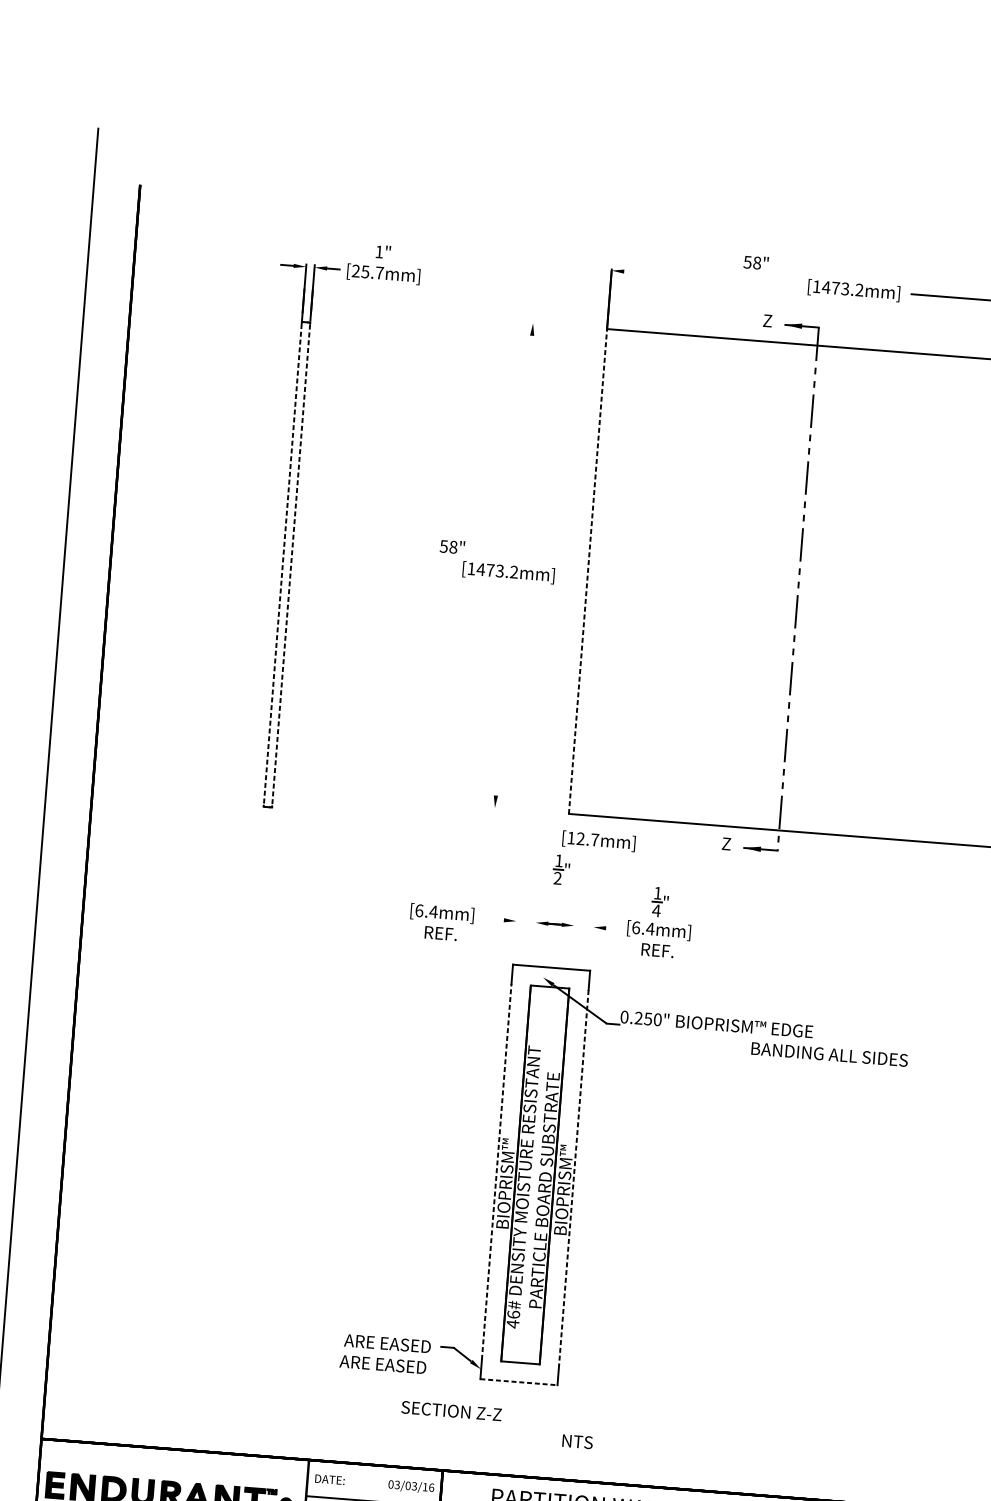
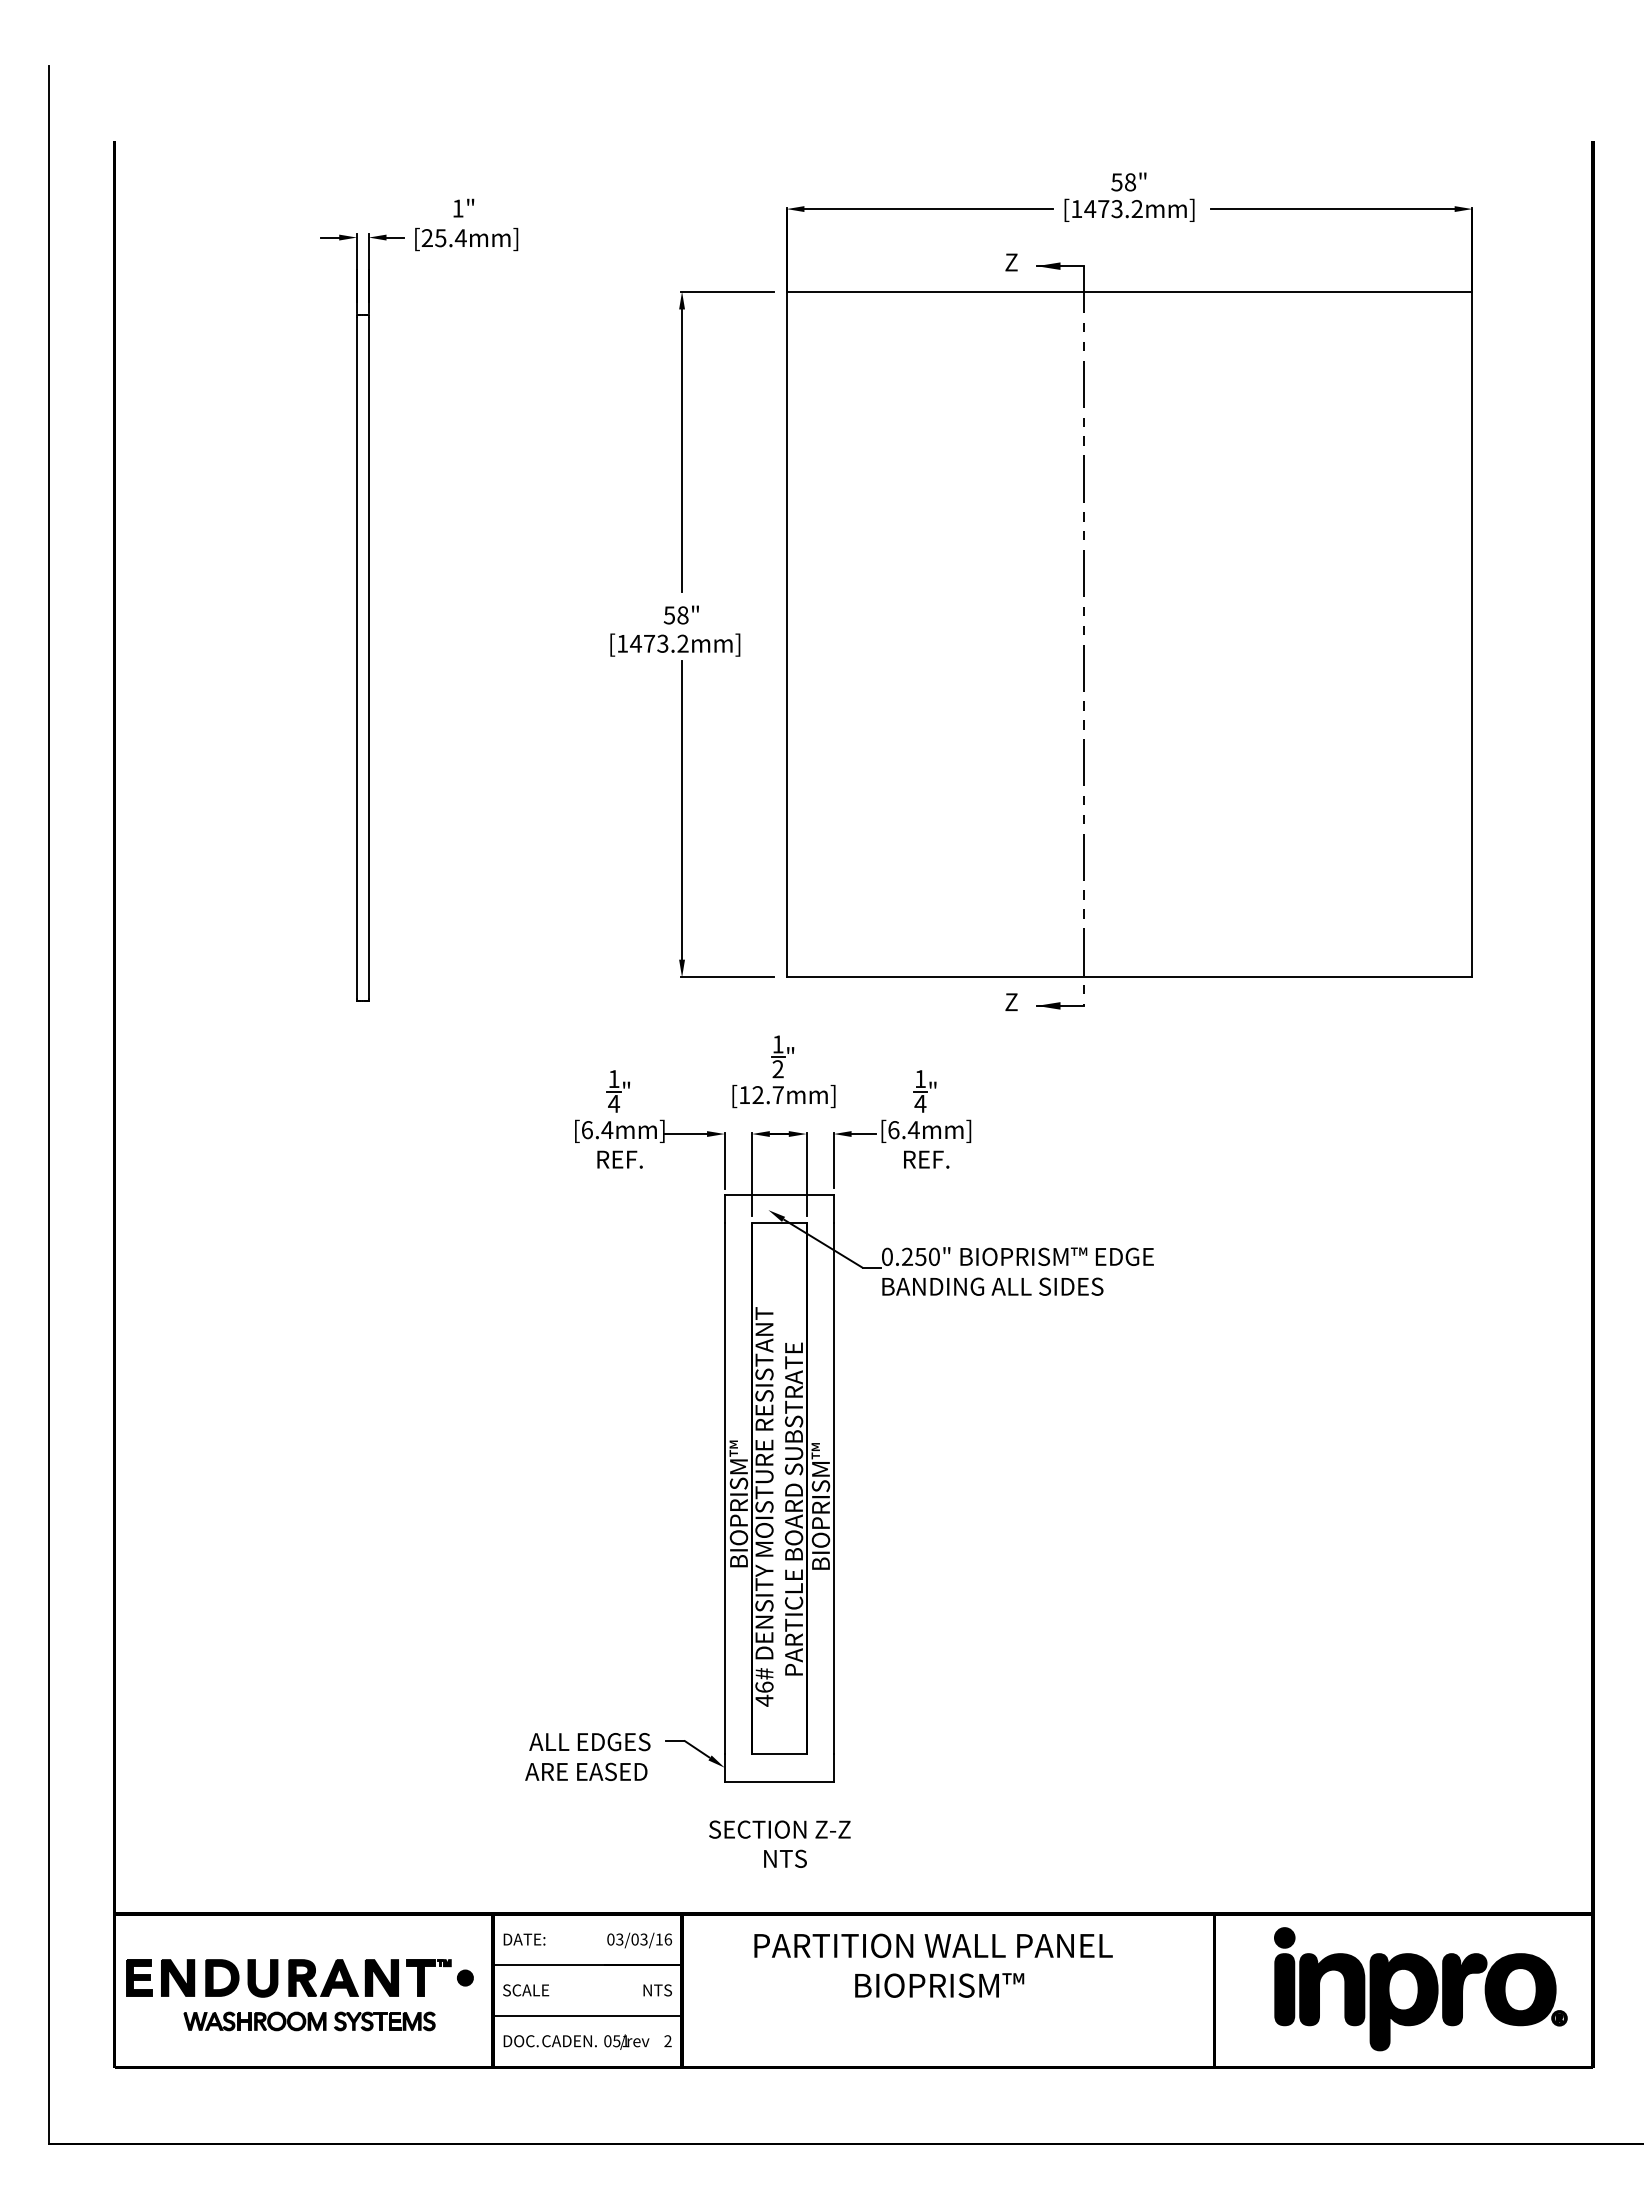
text: (755, 262) -> (1128, 181), moved
text: (379, 272) -> (460, 237), [25.7mm] -> [25.4mm]
line: (711, 278) -> (928, 209), added
line: (565, 325) -> (727, 291), added
line: (524, 435) -> (682, 450), added
text: (451, 546) -> (680, 614), moved
line: (282, 565) -> (356, 660), dashed -> solid
line: (290, 566) -> (368, 660), dashed -> solid
line: (587, 571) -> (786, 634), dashed -> solid
line: (504, 690) -> (682, 810), added
line: (527, 810) -> (727, 977), added
text: (598, 841) -> (783, 1096), moved
part: (443, 885) -> (618, 1091), added
line: (489, 919) -> (686, 1134), added
line: (614, 929) -> (863, 1134), added
line: (514, 939) -> (724, 1160), added
line: (591, 946) -> (833, 1160), added
line: (533, 950) -> (752, 1173), added
line: (572, 953) -> (806, 1173), added
text: (829, 1054) -> (992, 1286), moved
line: (496, 1171) -> (724, 1488), dashed -> solid
line: (573, 1177) -> (833, 1488), dashed -> solid
text: (393, 1344) -> (599, 1742), ARE EASED -> ALL EDGES
line: (519, 1382) -> (779, 1781), dashed -> solid
text: (451, 1410) -> (779, 1829), moved
text: (577, 1441) -> (785, 1858), moved

